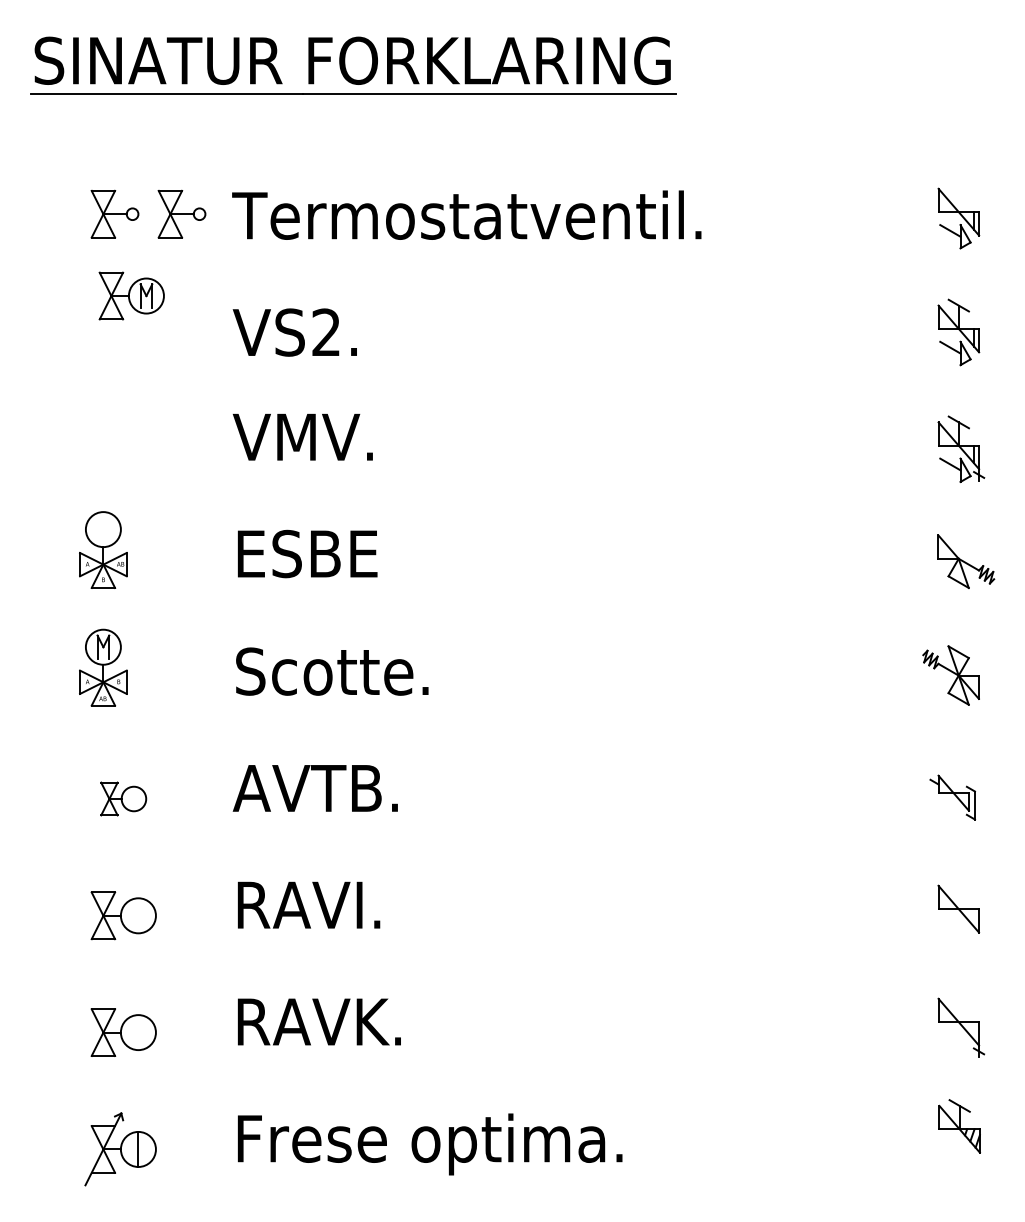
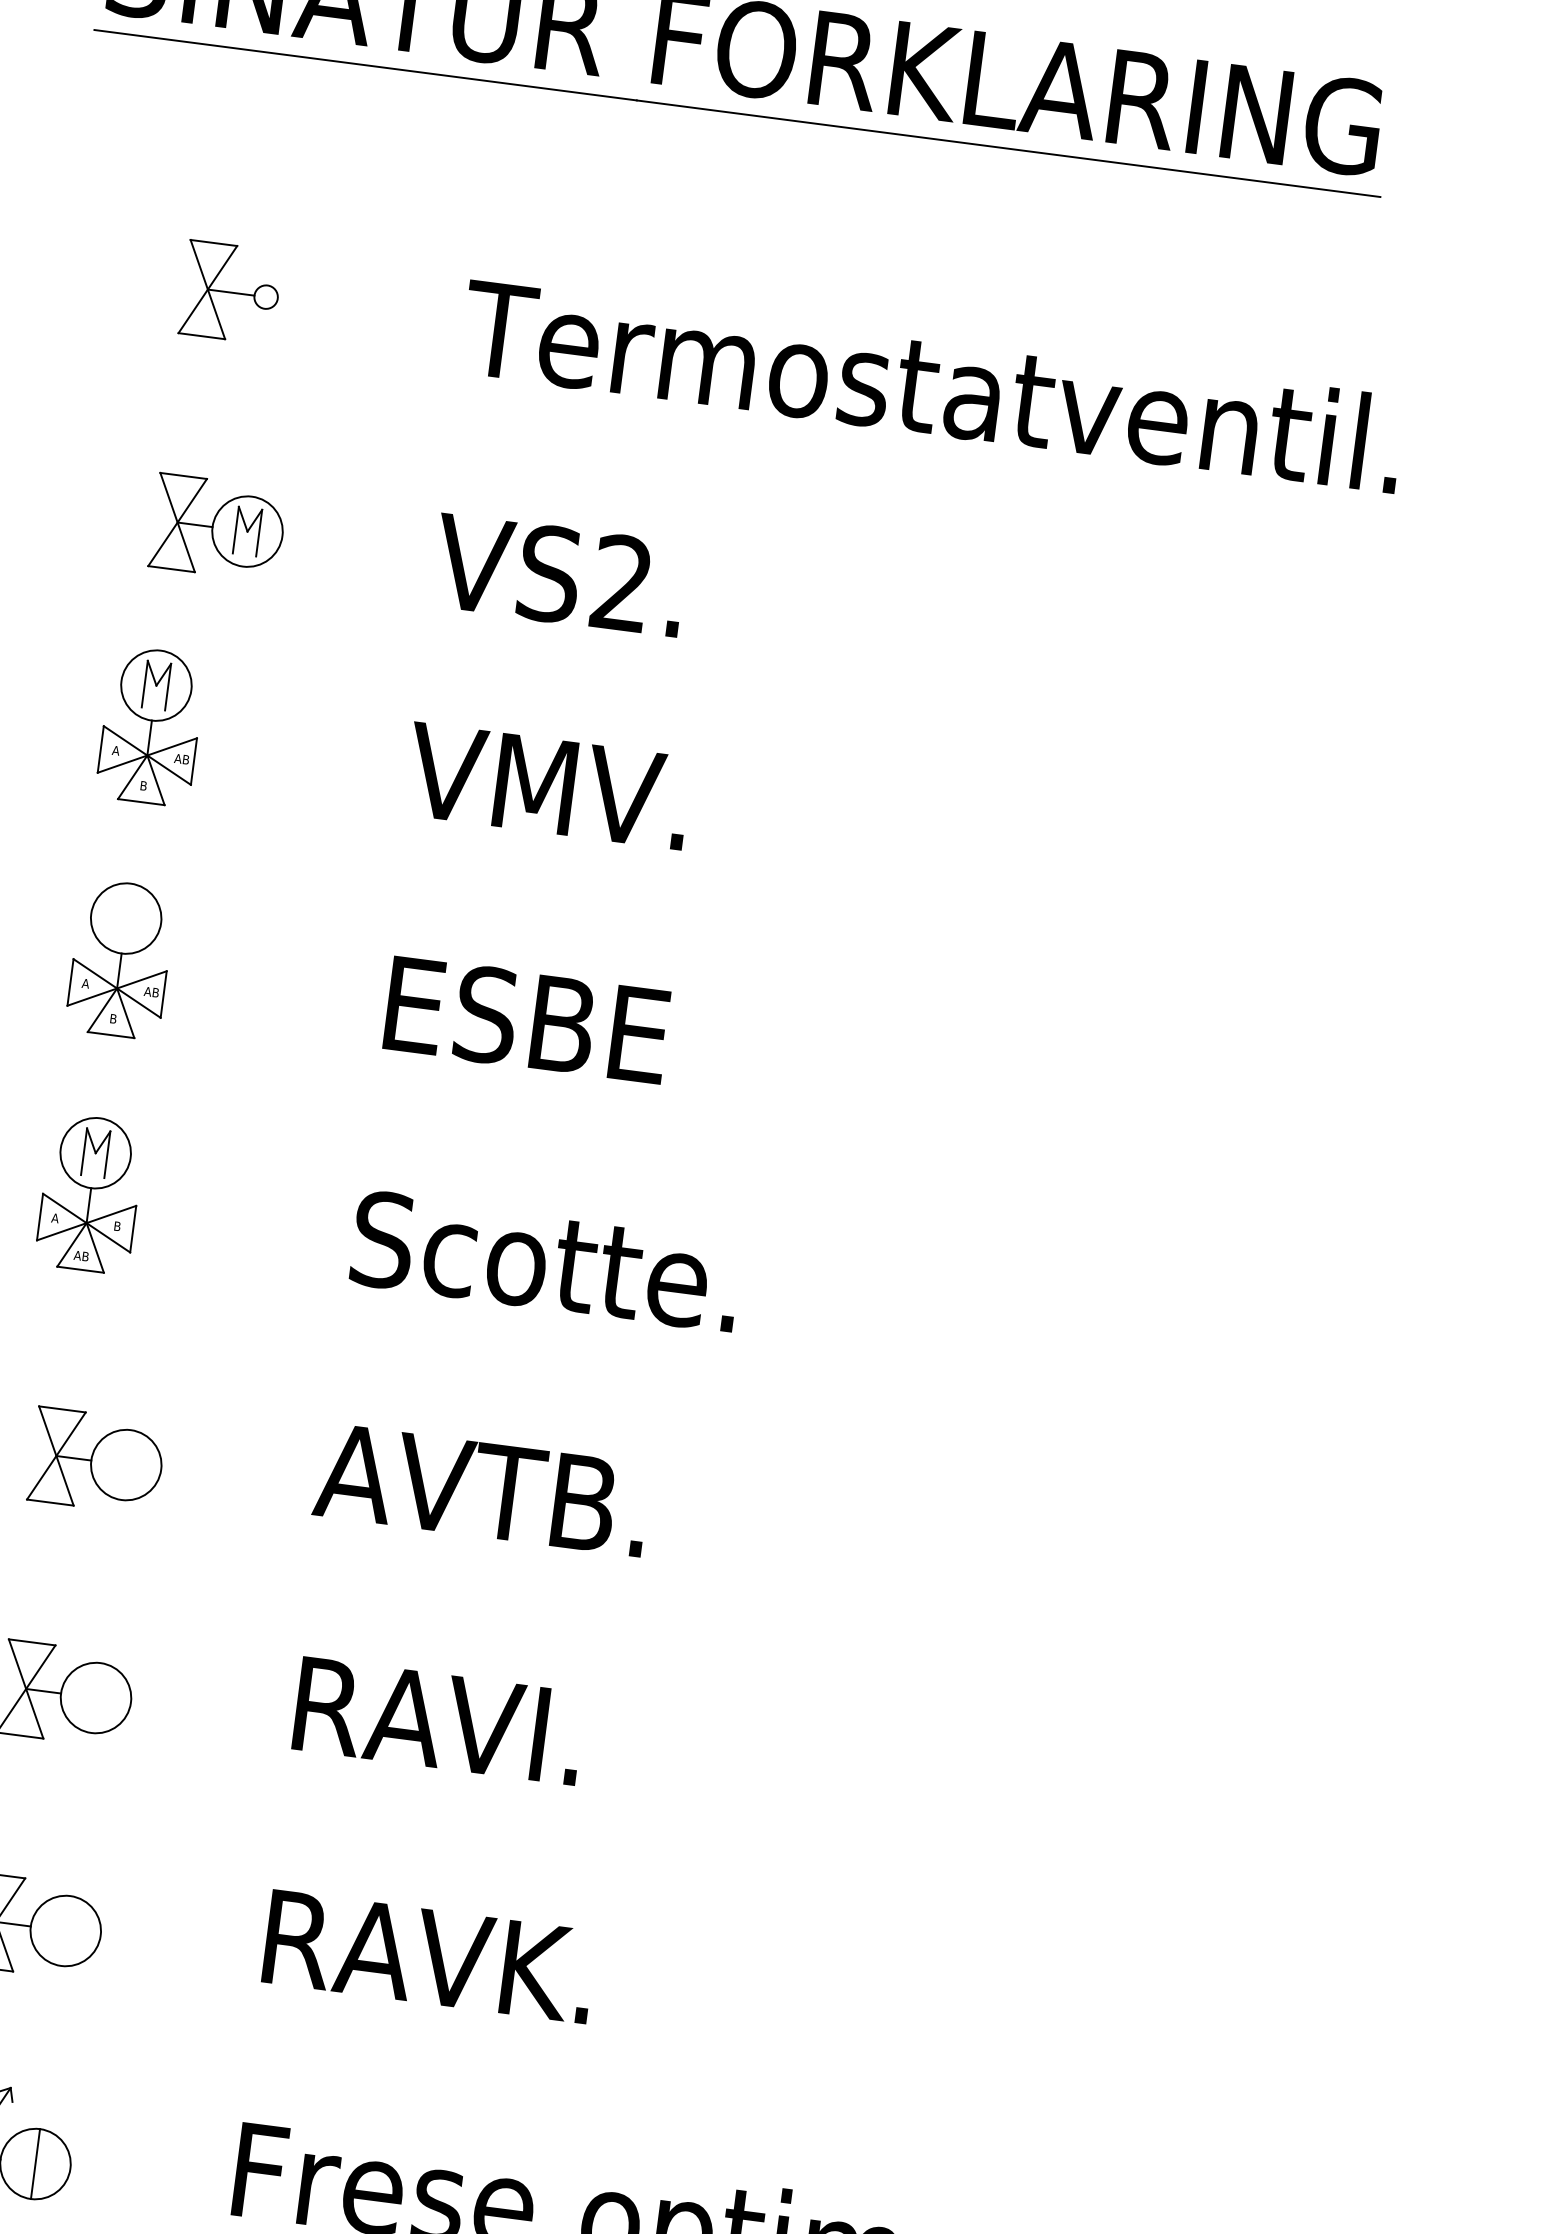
part: (181, 213) -> (363, 308), removed
part: (131, 295) -> (217, 526), moved
part: (103, 433) -> (151, 726), added
part: (123, 798) -> (96, 1460), size x1.43

